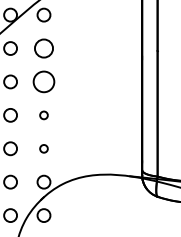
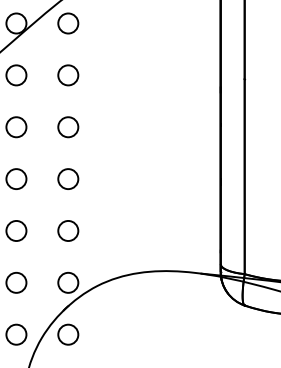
circle: (43, 48) -> (67, 75), size x0.71
circle: (43, 81) -> (67, 126), size x0.62
circle: (43, 115) -> (67, 179), size x1.67
circle: (43, 148) -> (67, 230), size x1.67

